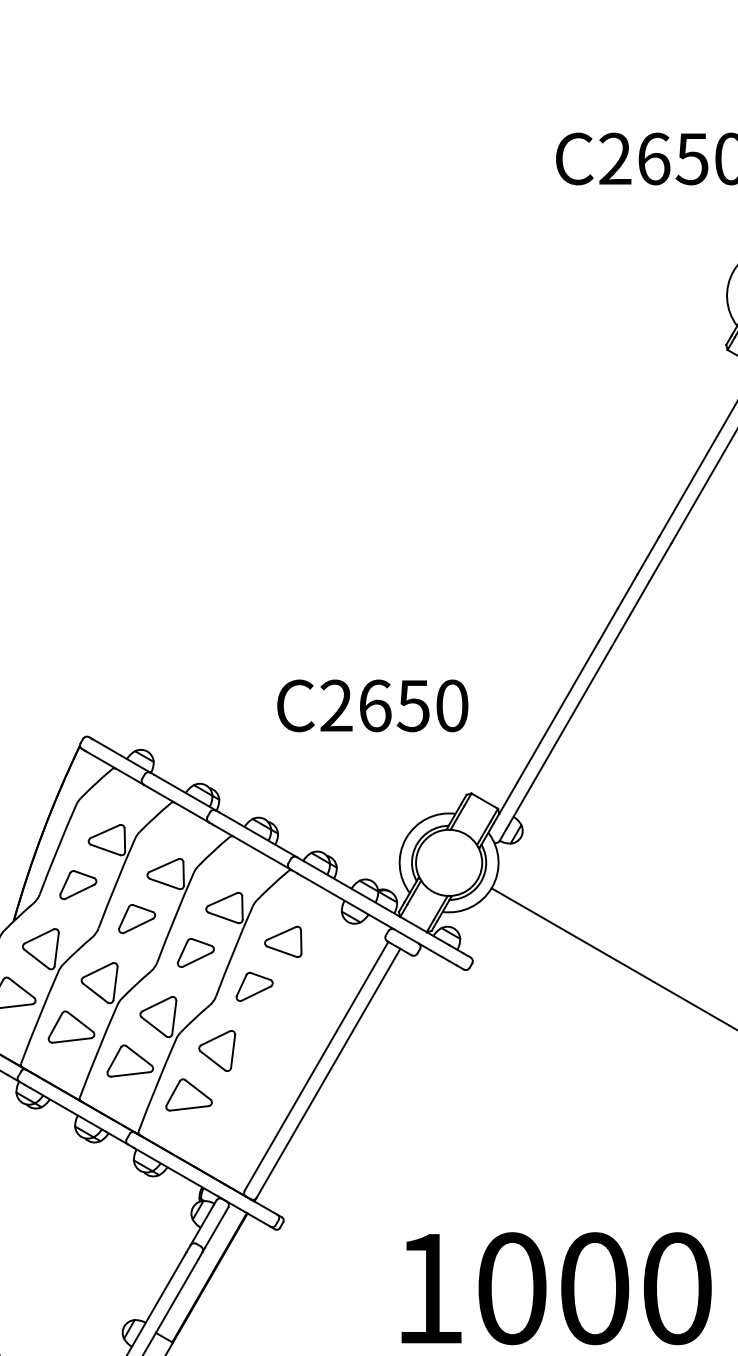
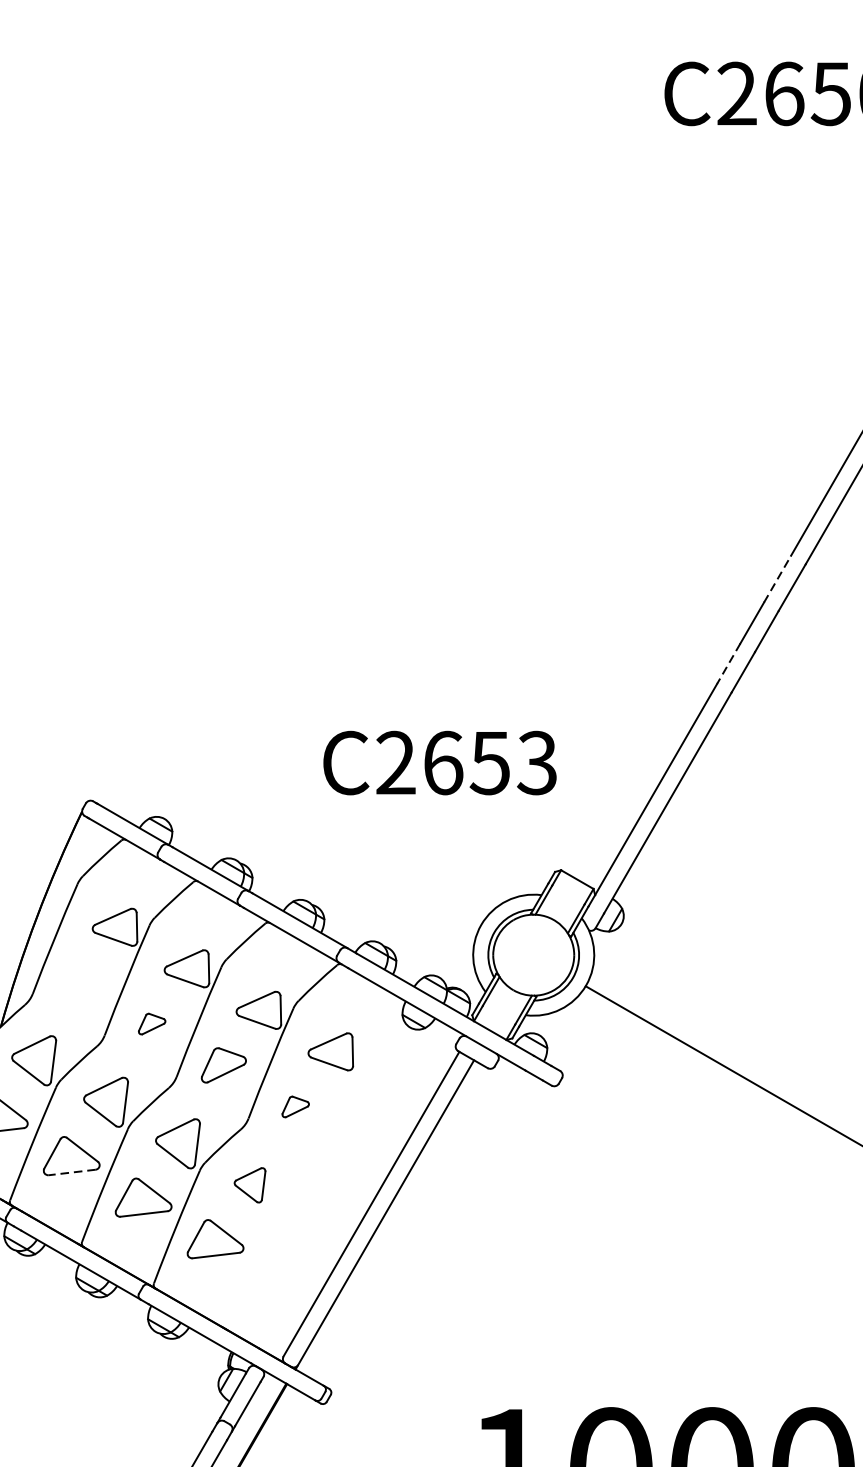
line: (648, 555) -> (777, 579), solid -> dashed
line: (608, 625) -> (728, 664), solid -> dashed
text: (451, 705) -> (536, 762), C2650 -> C2653
part: (78, 885) -> (80, 982), removed
part: (137, 919) -> (152, 1024), size x0.6
part: (254, 986) -> (295, 1106), size x0.6
line: (71, 1040) -> (71, 1172), solid -> dashed
part: (217, 1050) -> (250, 1184), size x0.7

